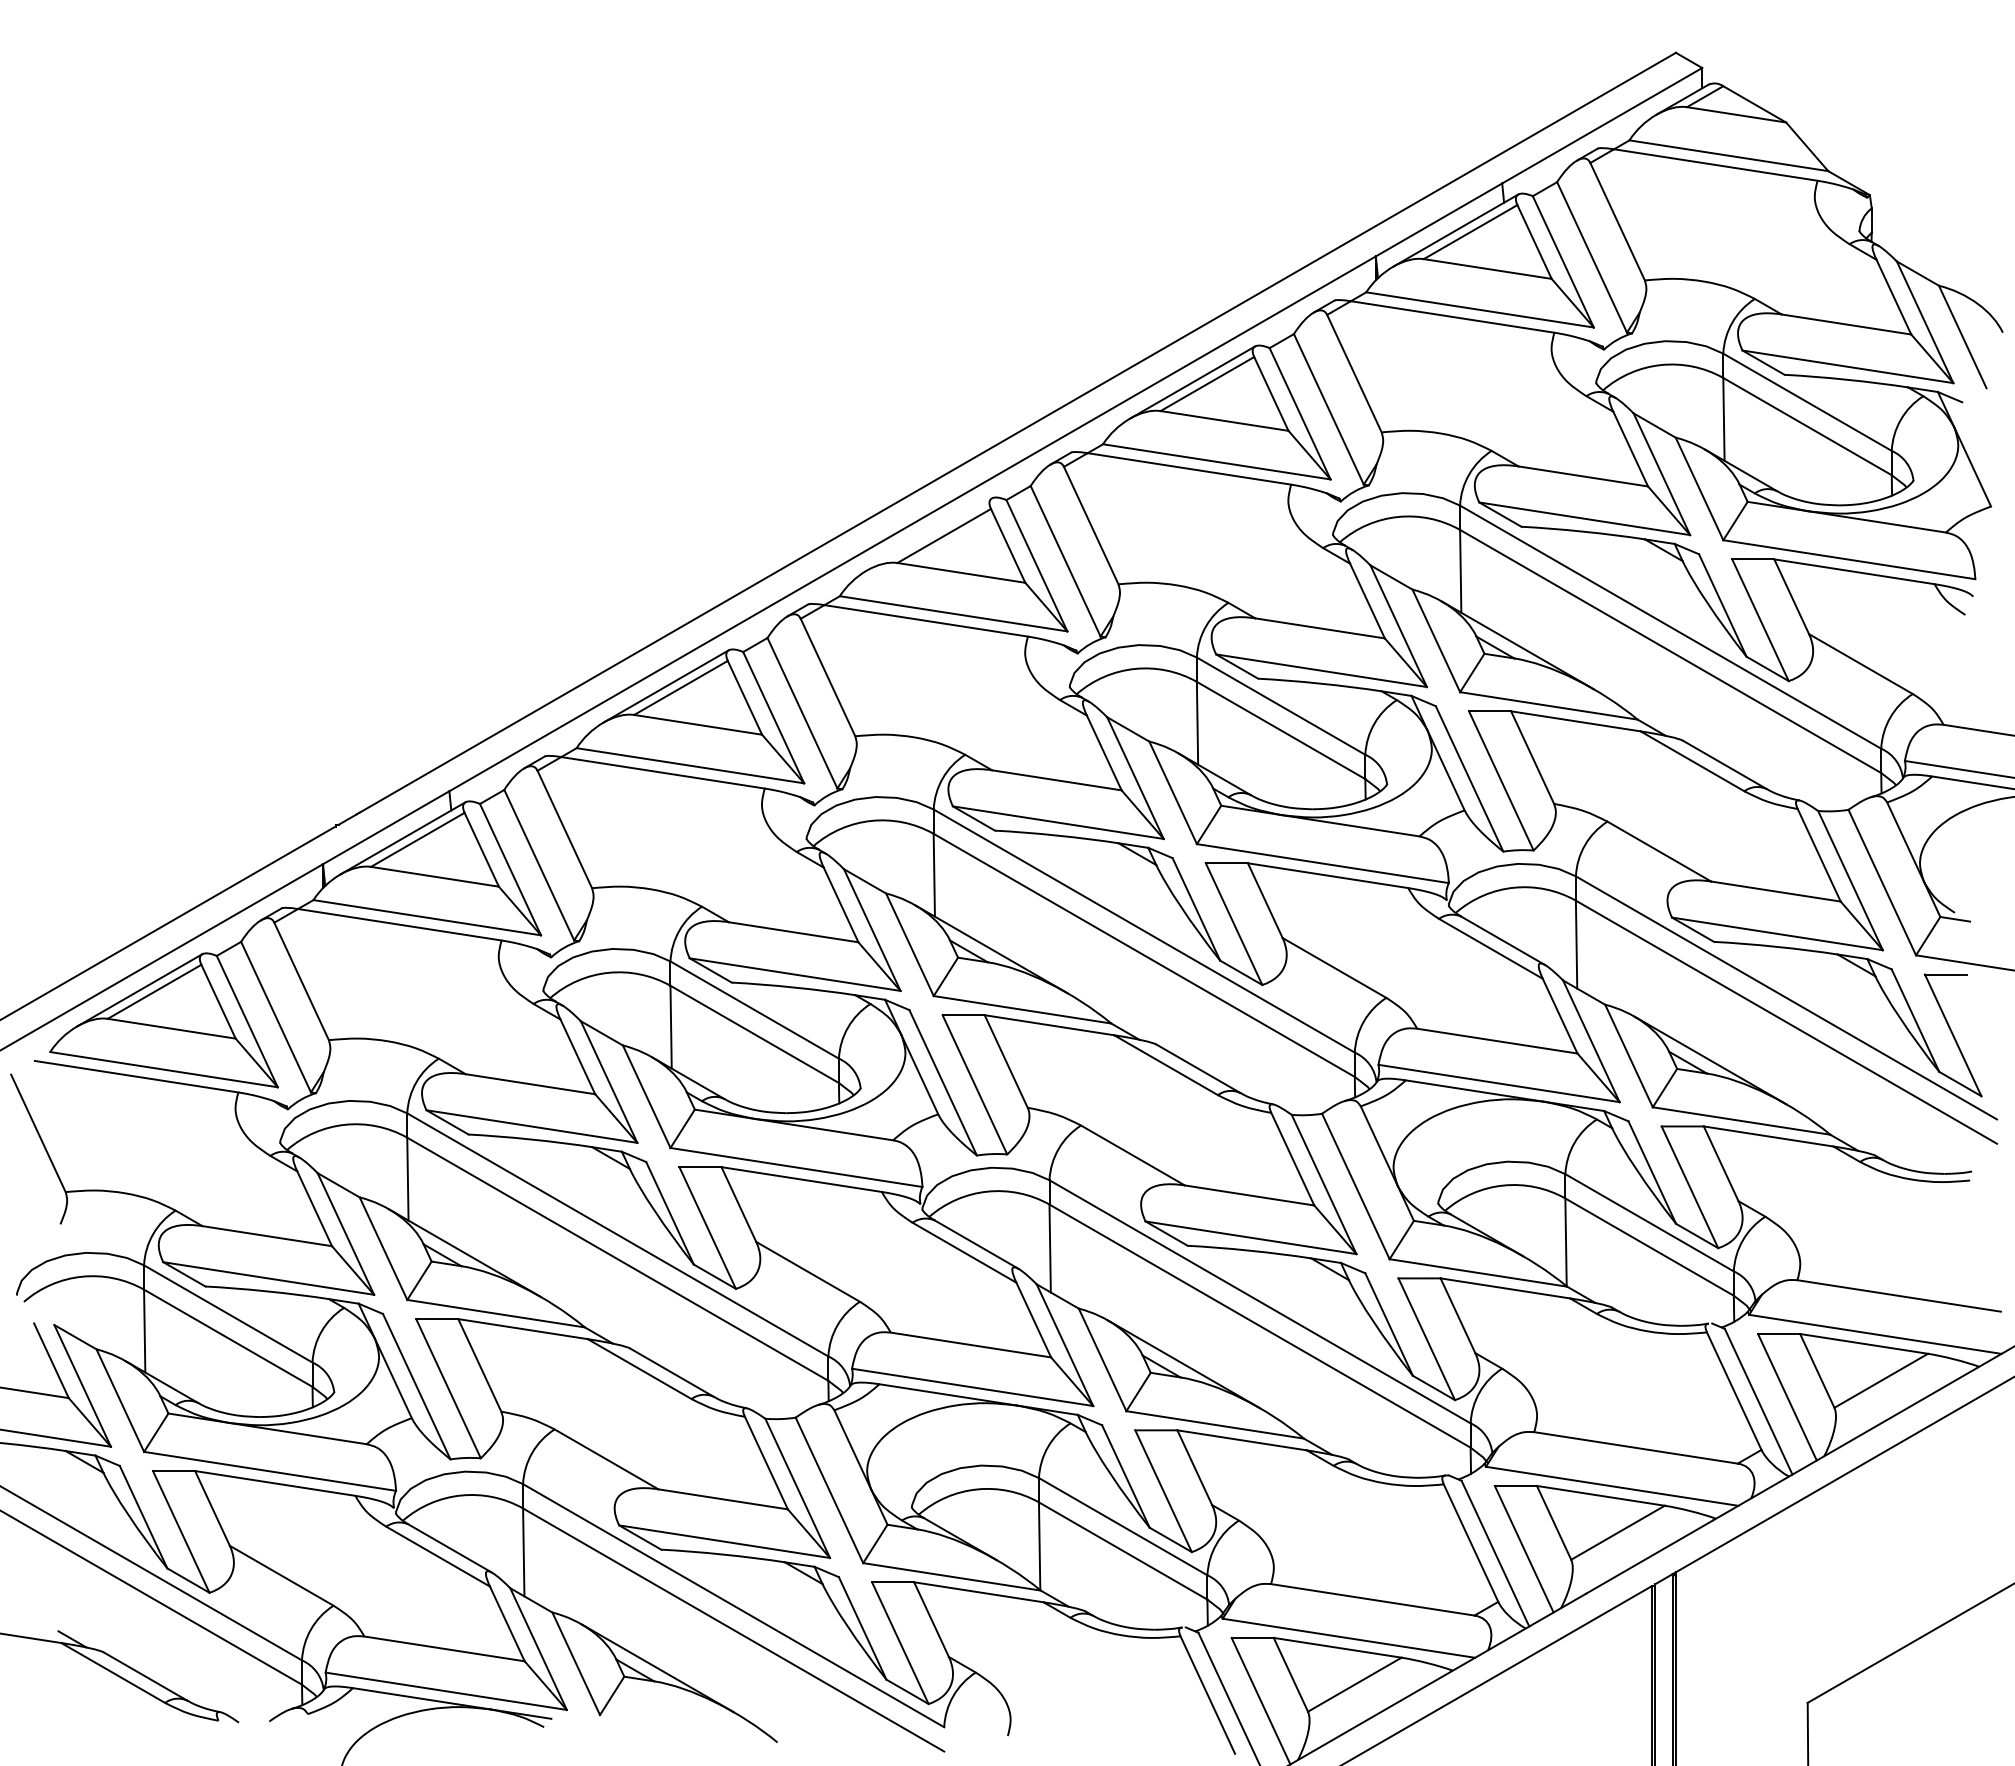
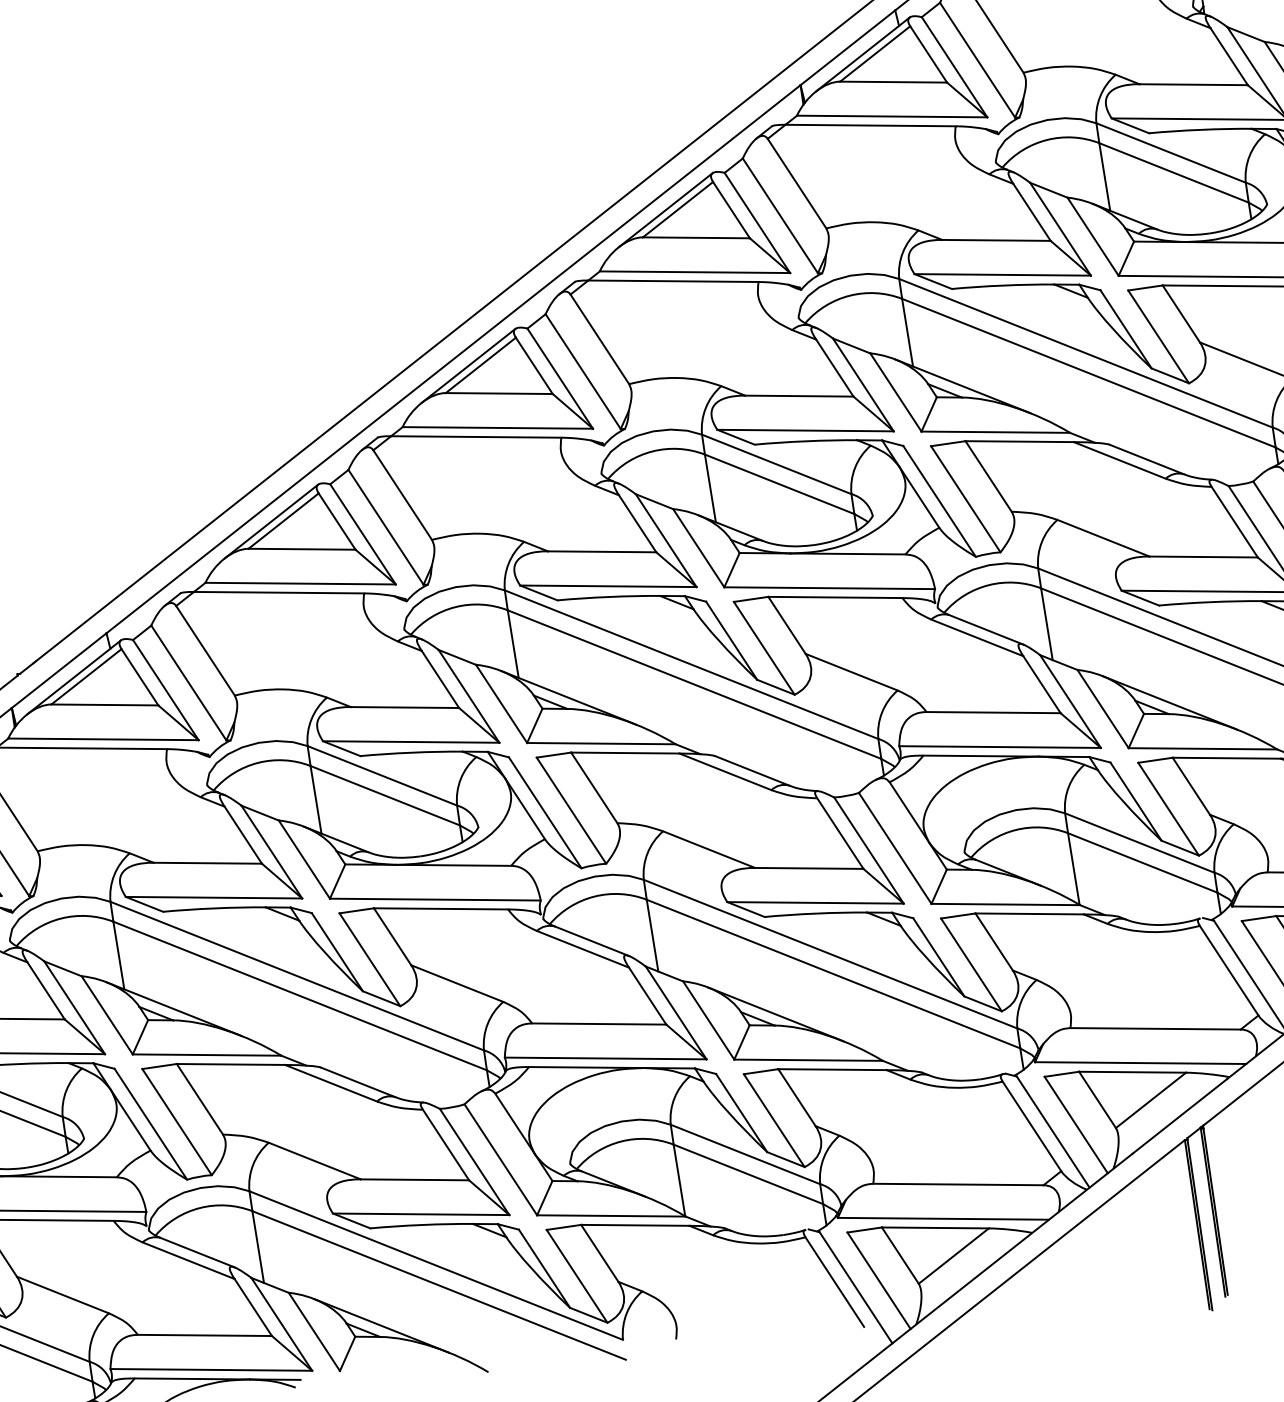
line: (928, 534) -> (467, 366), added

